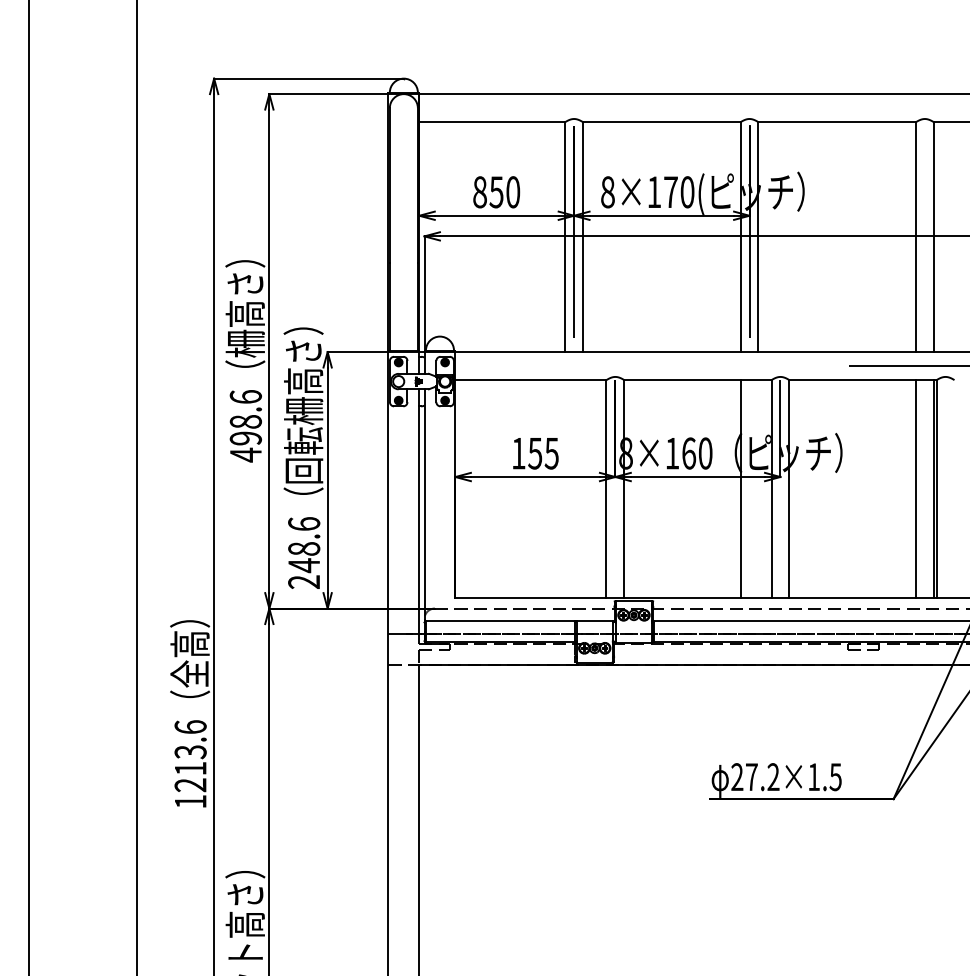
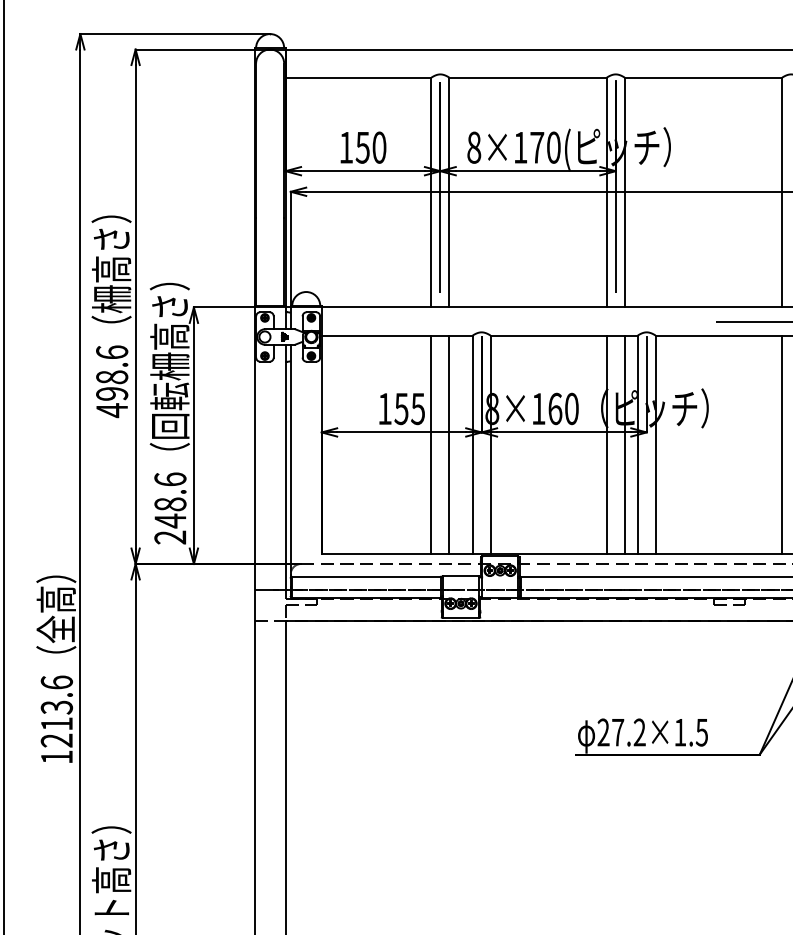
text: (479, 192) -> (345, 147), 850 -> 150
line: (565, 489) -> (431, 444), added
line: (583, 489) -> (449, 444), added
line: (758, 489) -> (624, 444), added

